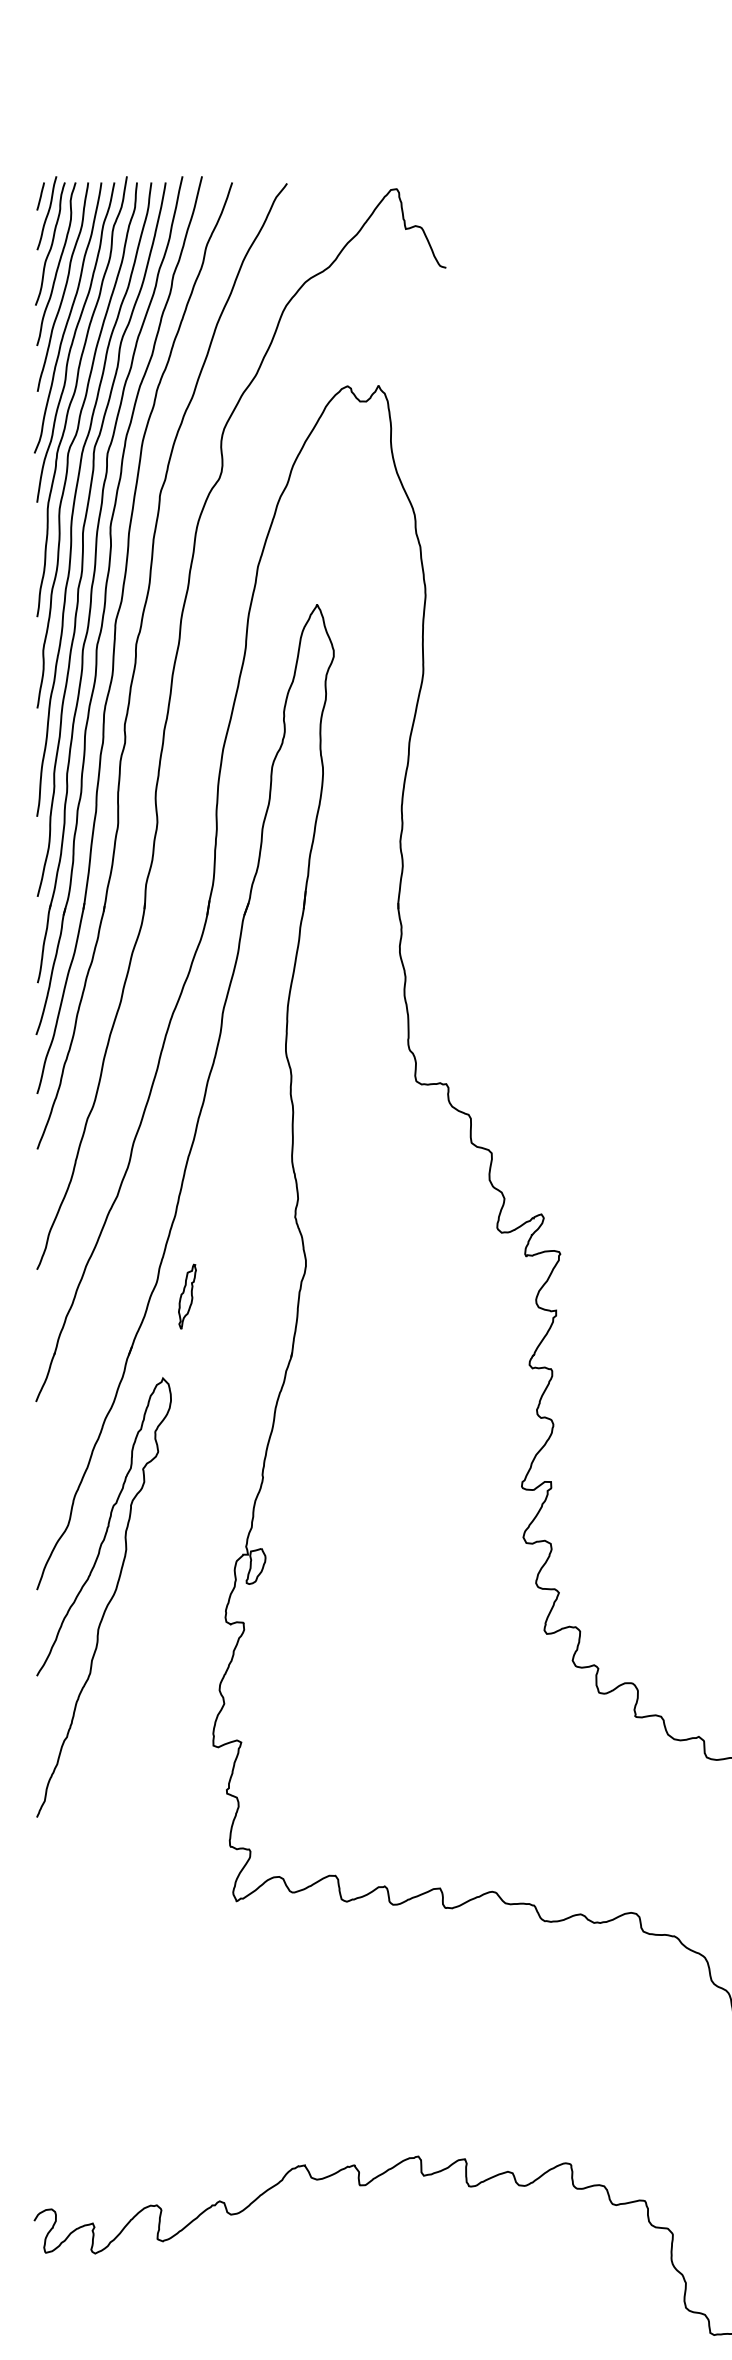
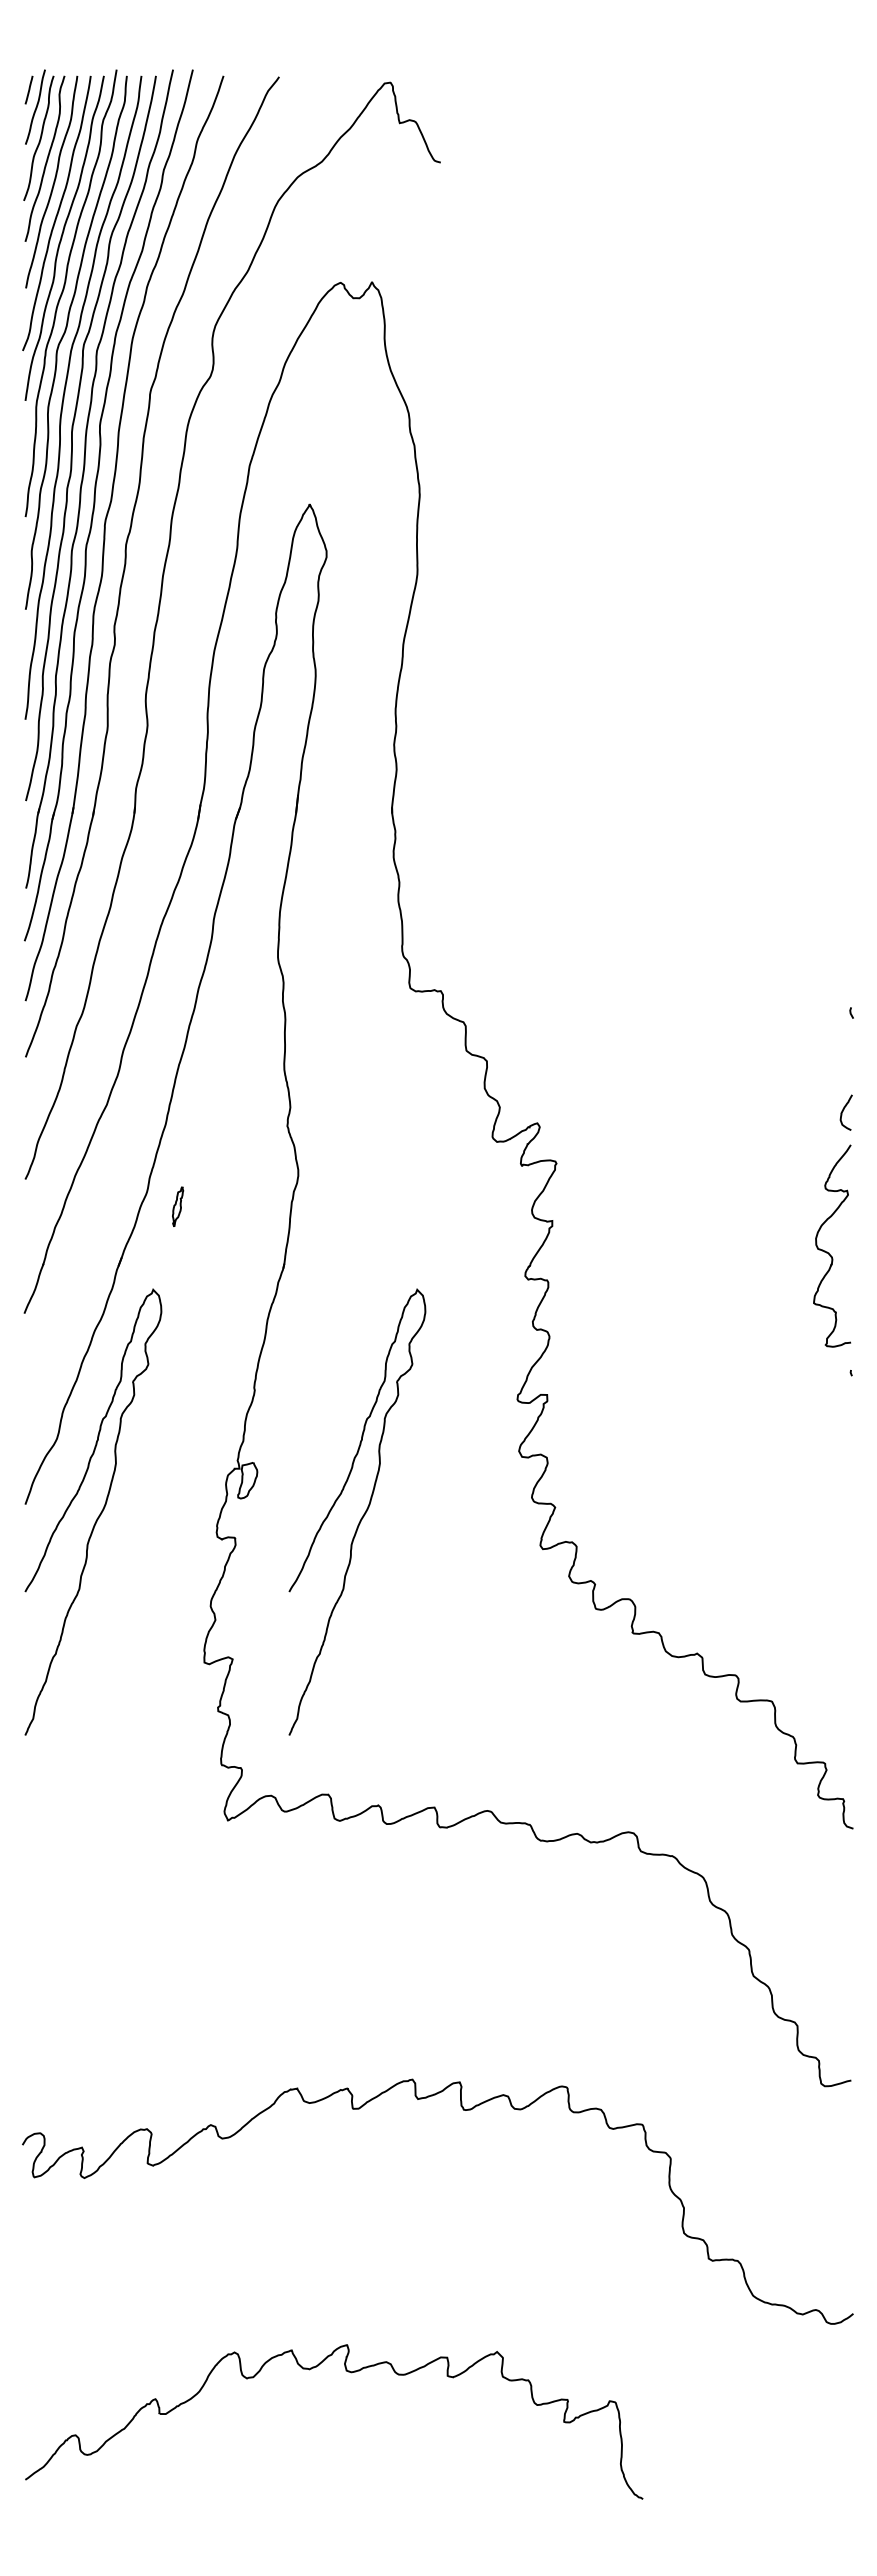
part: (186, 1296) -> (177, 1206), size x0.6
curve: (369, 1600) -> (362, 1515), added

